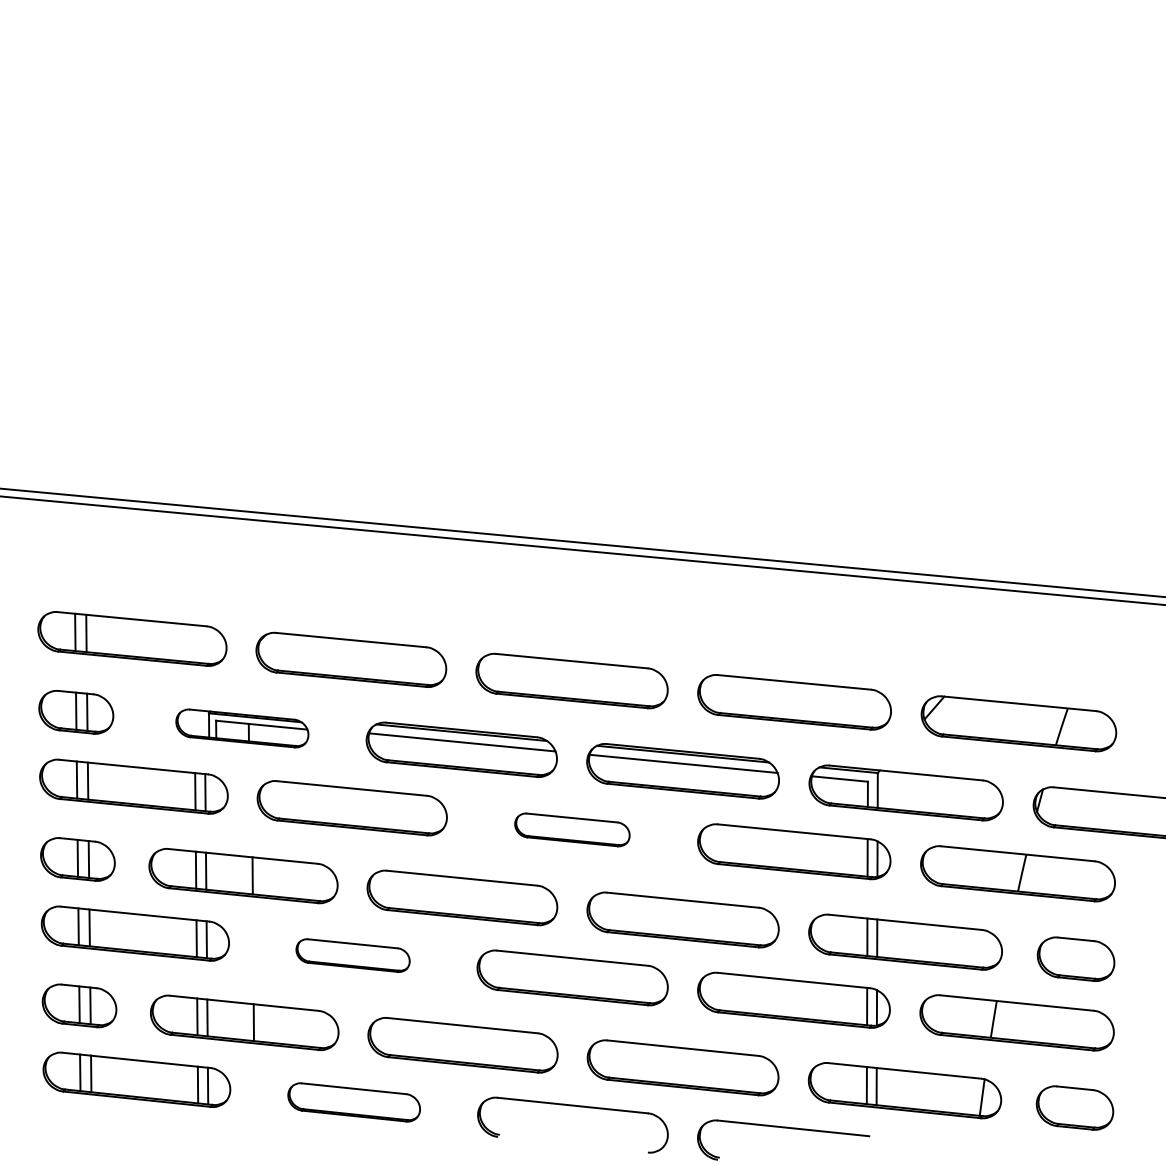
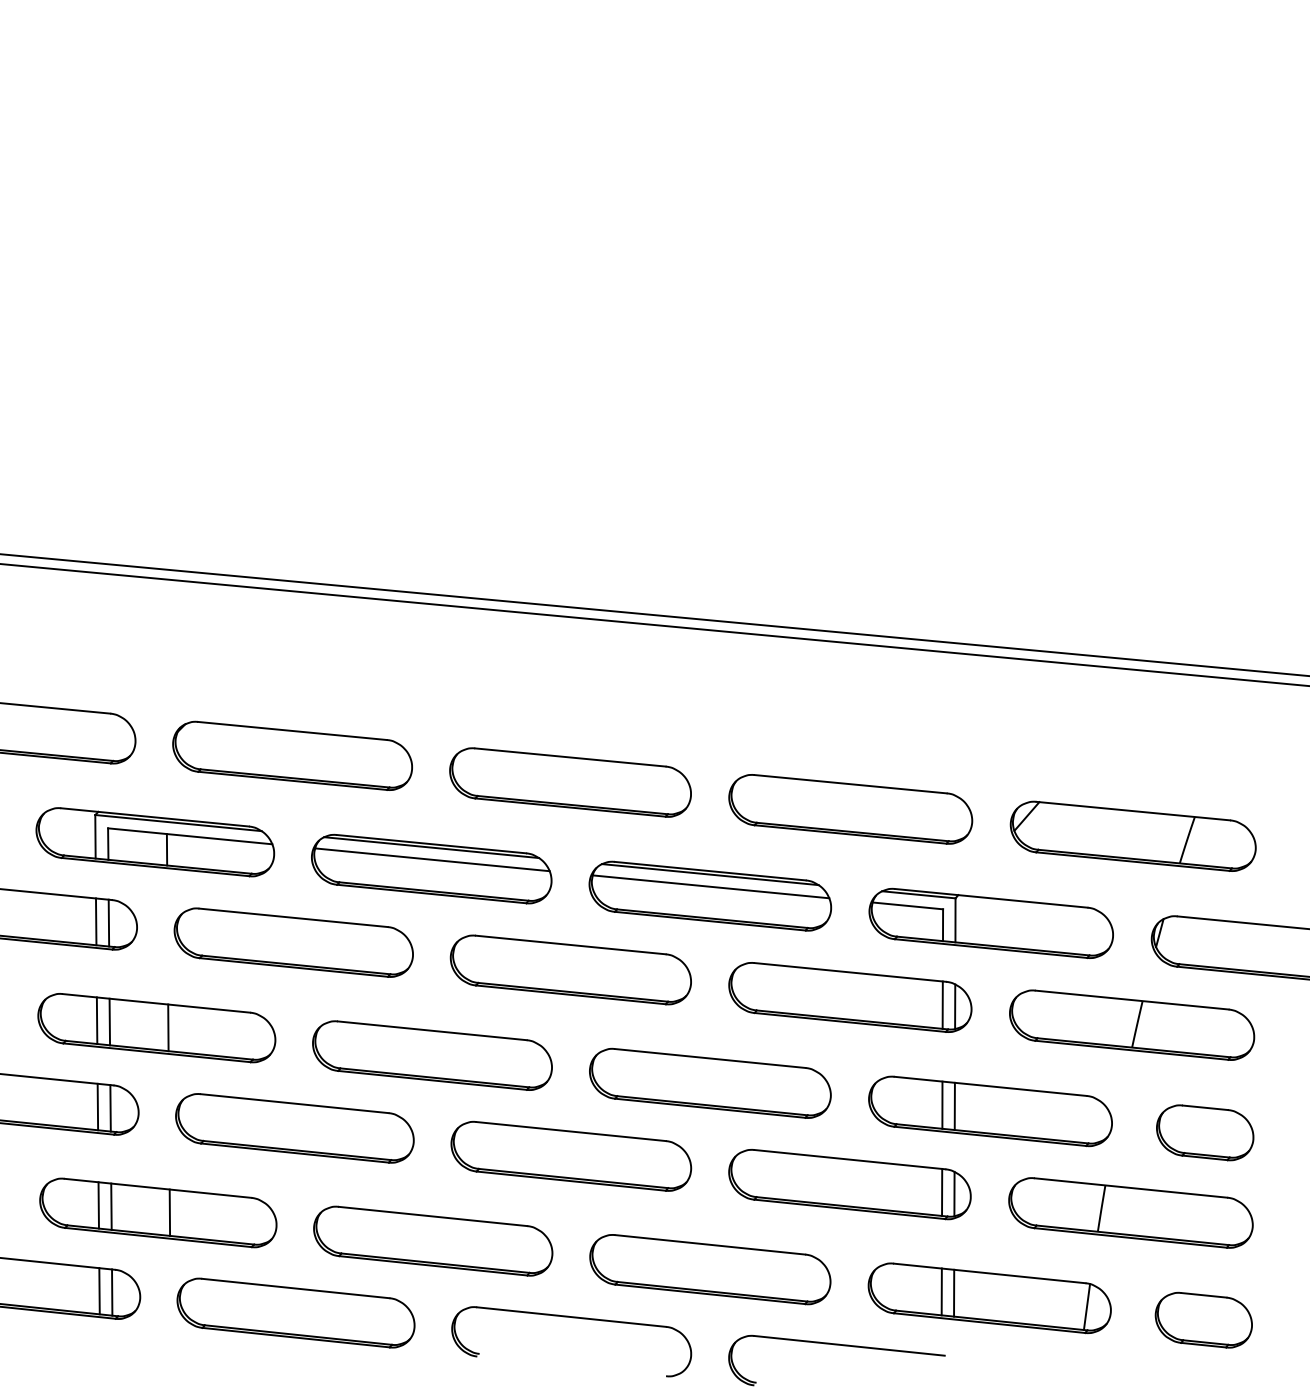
part: (242, 728) -> (155, 842), size x1.43
part: (572, 829) -> (571, 969), size x1.67
part: (352, 955) -> (294, 1128), size x1.67
part: (354, 1102) -> (296, 1313), size x1.43

